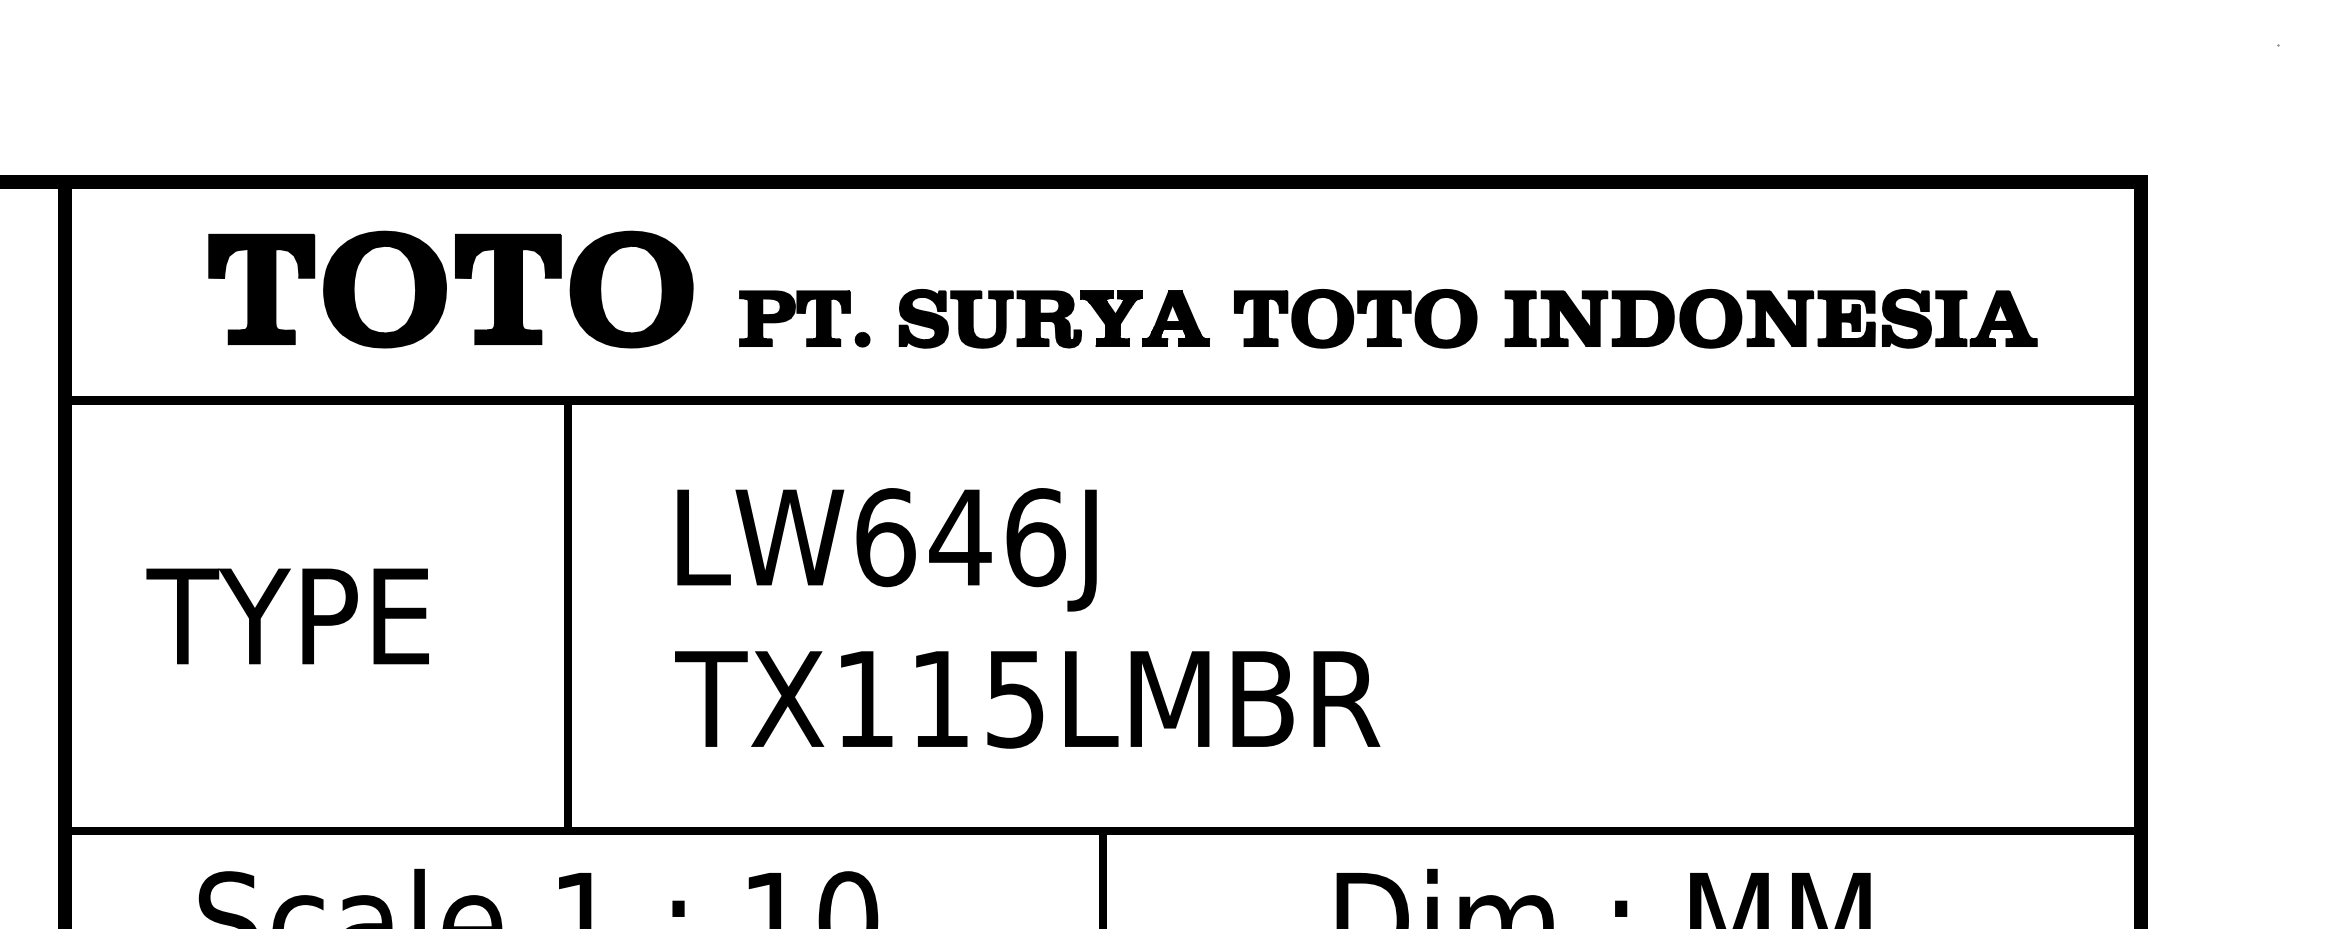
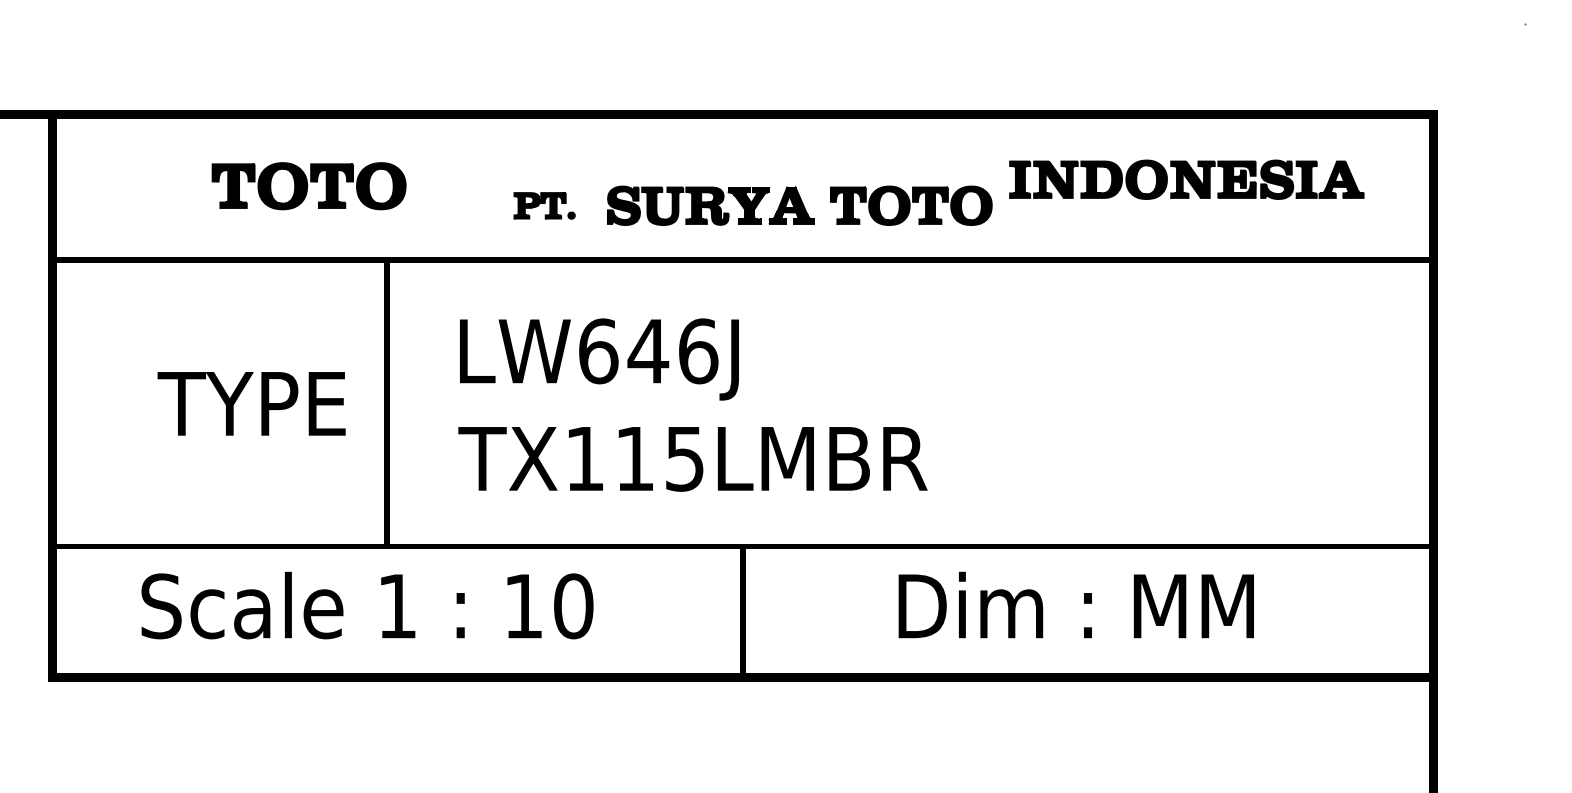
part: (449, 288) -> (308, 185), size x0.6
part: (804, 318) -> (544, 205), size x0.7
part: (1770, 318) -> (1186, 179), moved
text: (287, 615) -> (251, 403), moved

